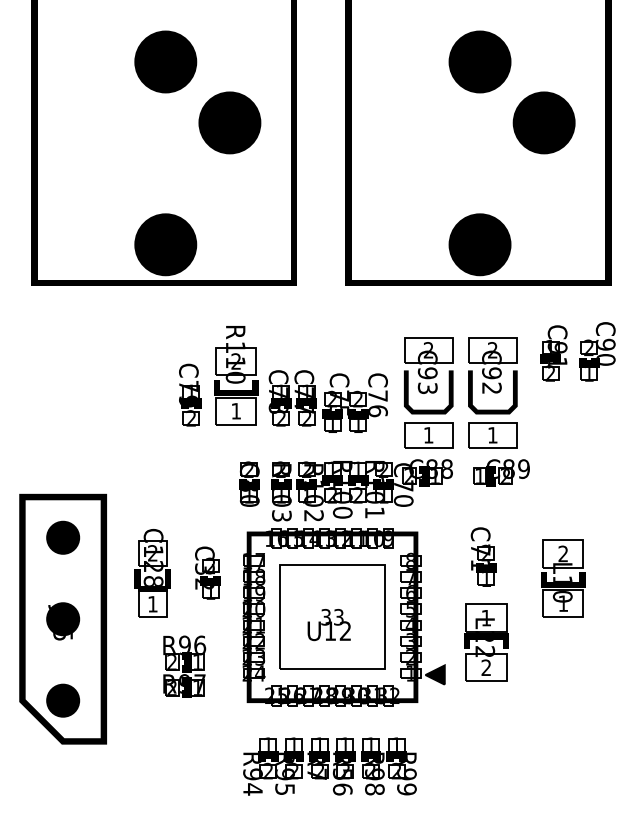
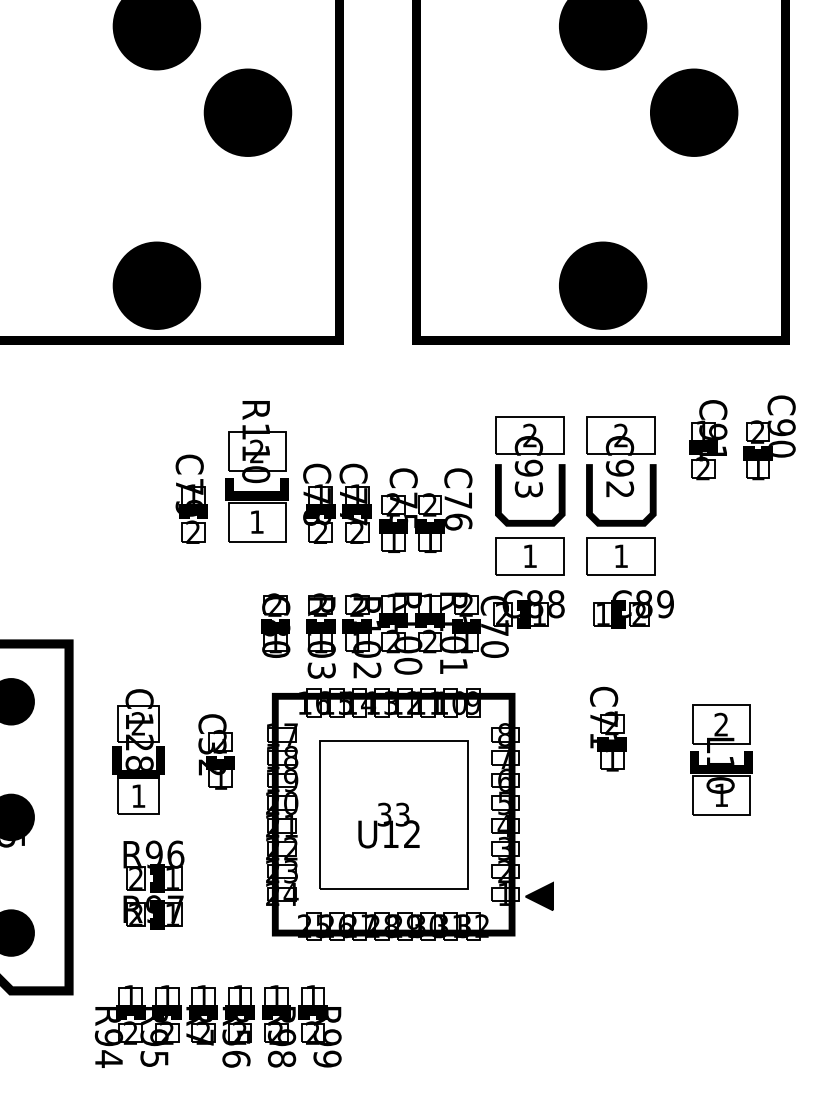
part: (486, 642) -> (612, 850), removed
part: (184, 666) -> (153, 884), moved
part: (329, 766) -> (217, 1026), moved

